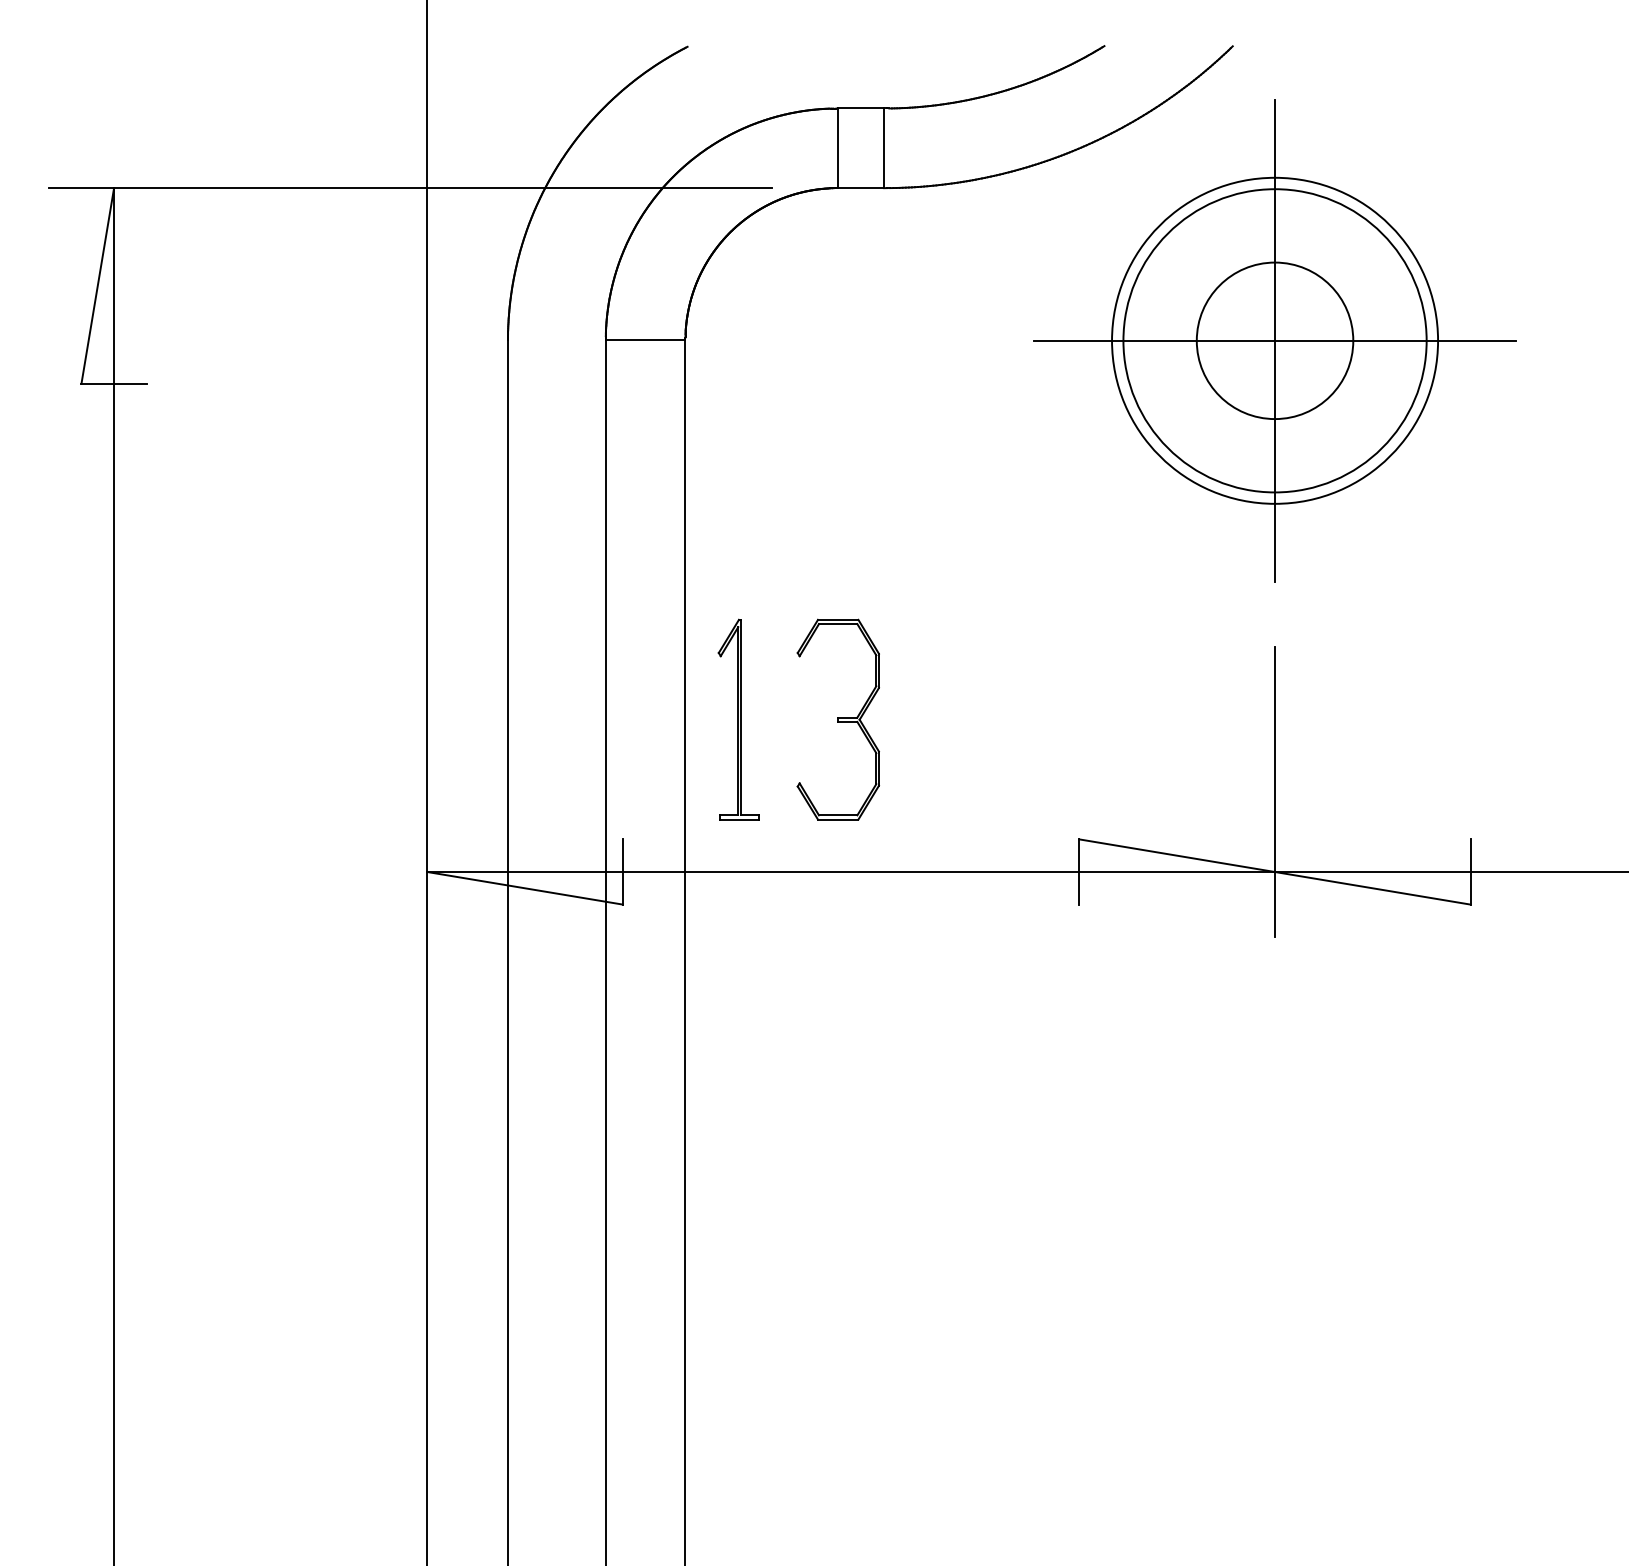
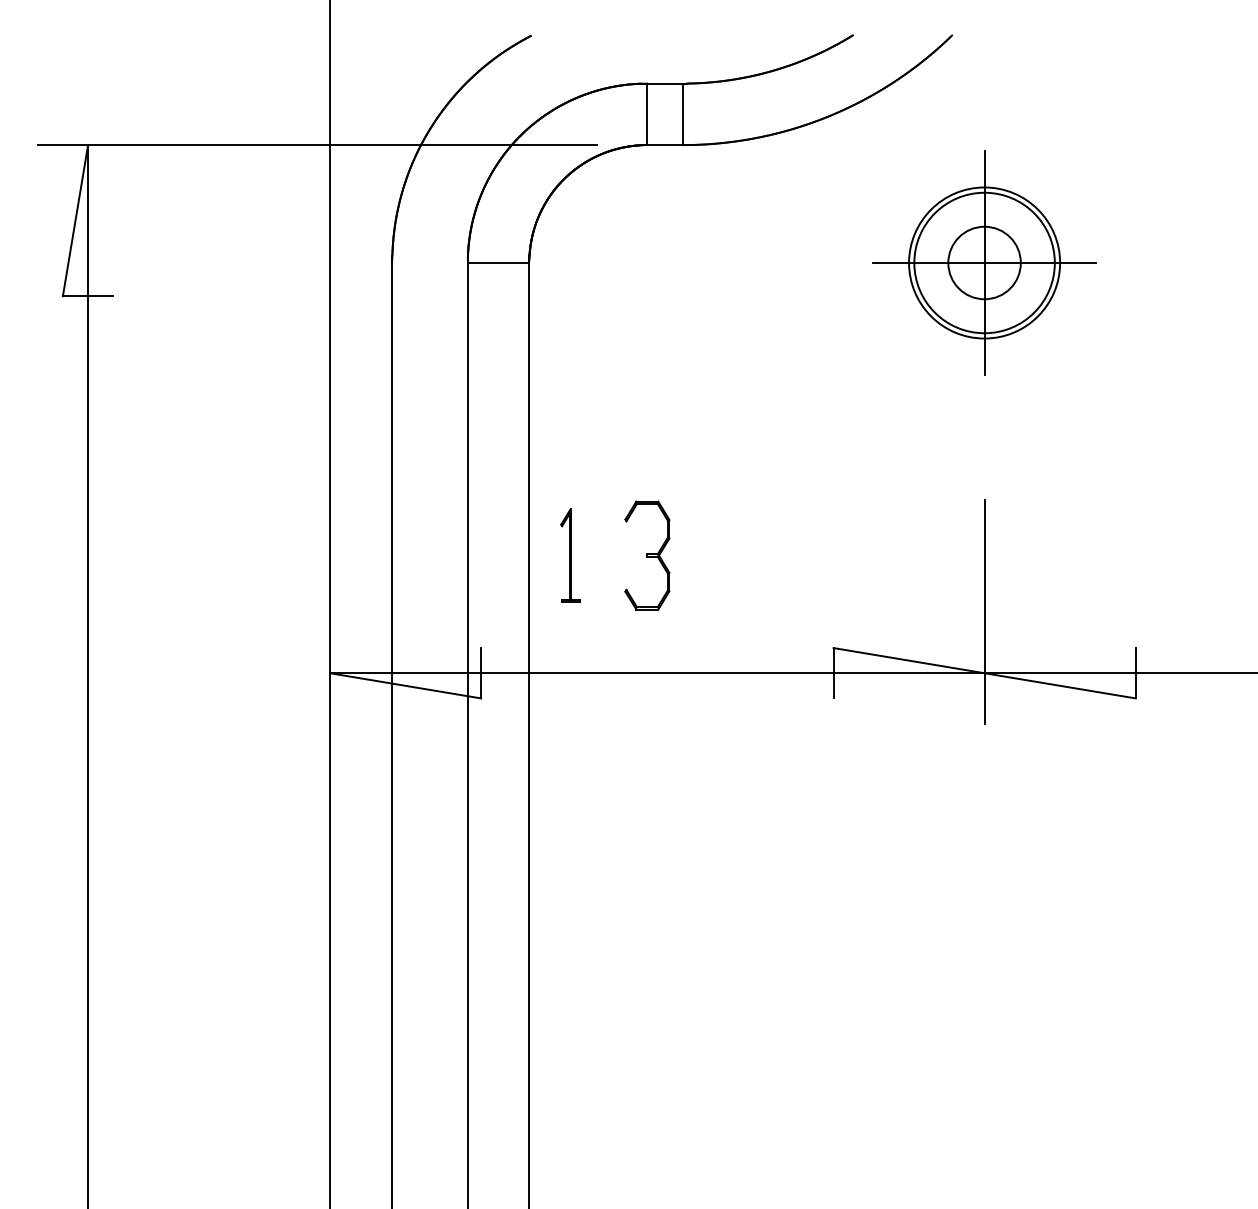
part: (1274, 340) -> (984, 262), size x0.6
part: (738, 719) -> (570, 555), size x0.6
part: (838, 719) -> (647, 555), size x0.7

